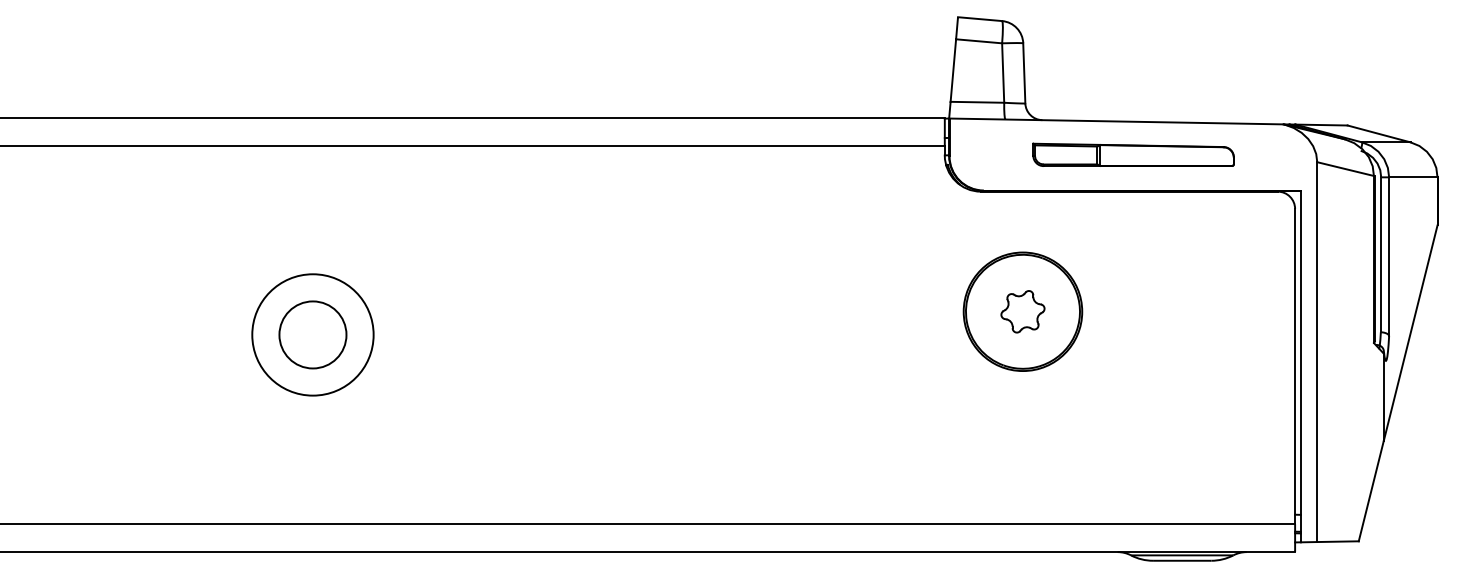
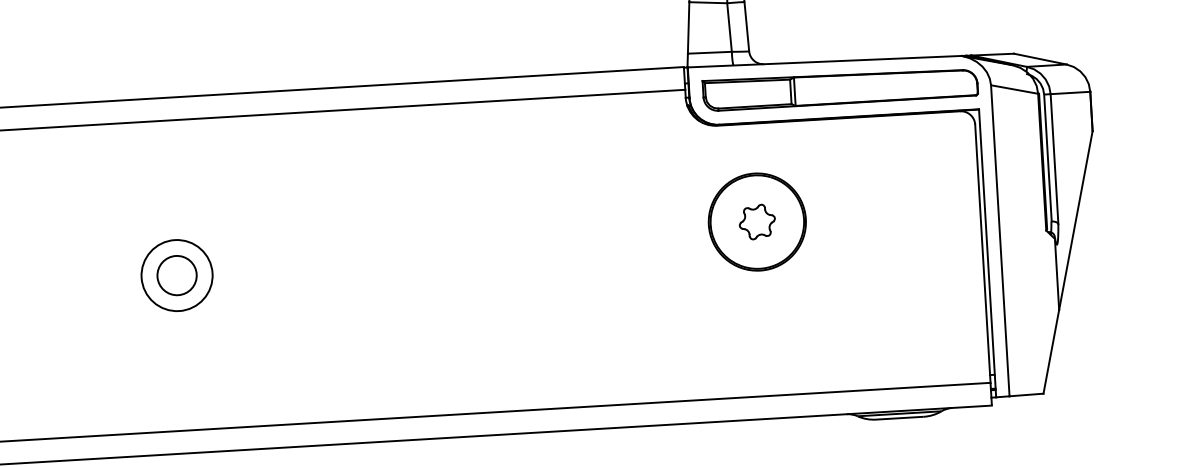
part: (1133, 154) -> (840, 87), size x1.67
circle: (312, 334) -> (176, 275), size x0.71
circle: (312, 334) -> (176, 275), size x0.71

